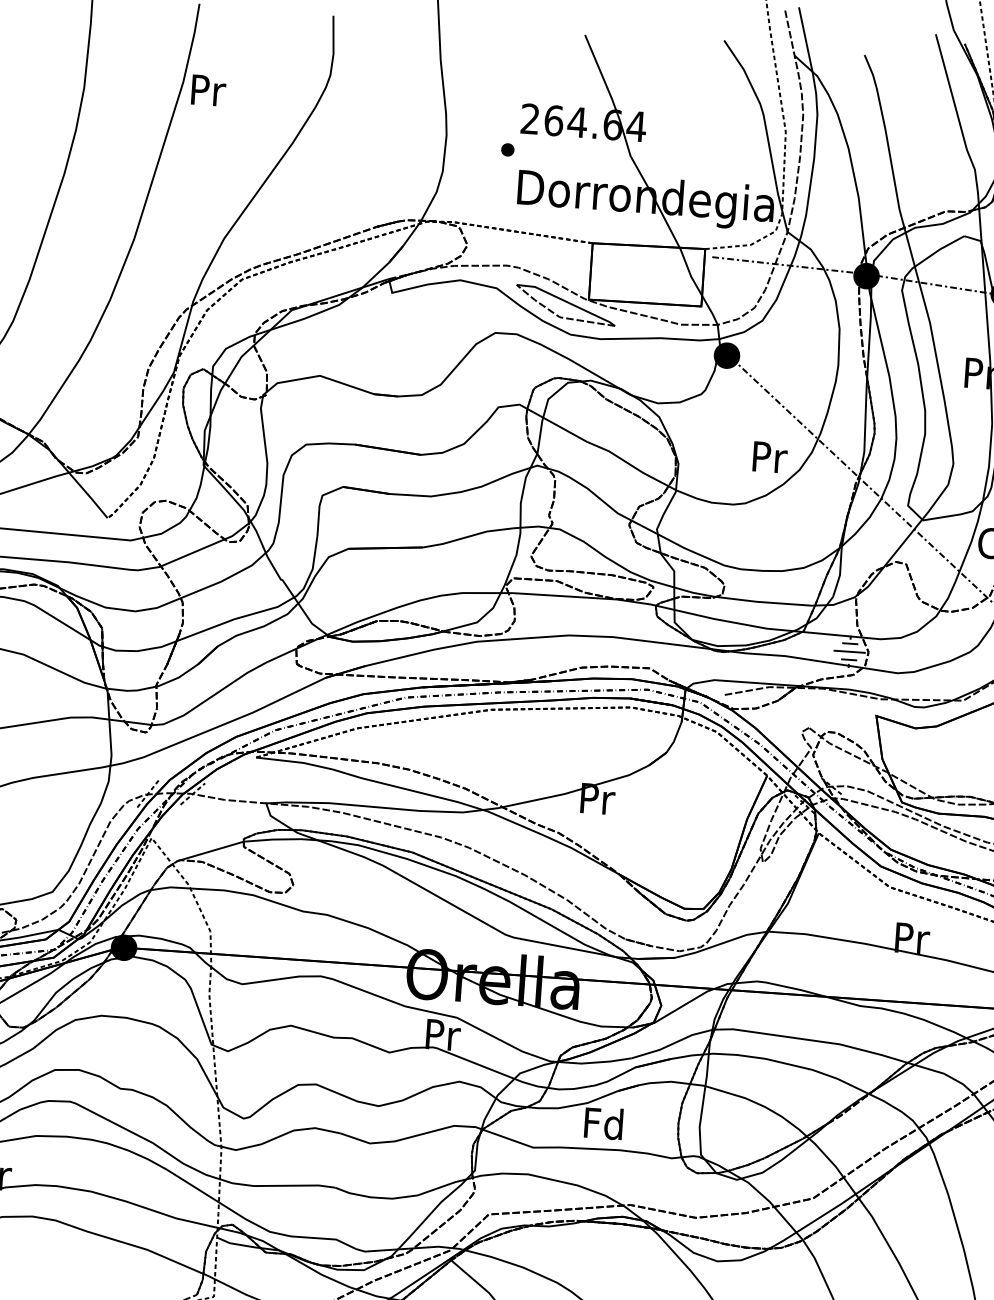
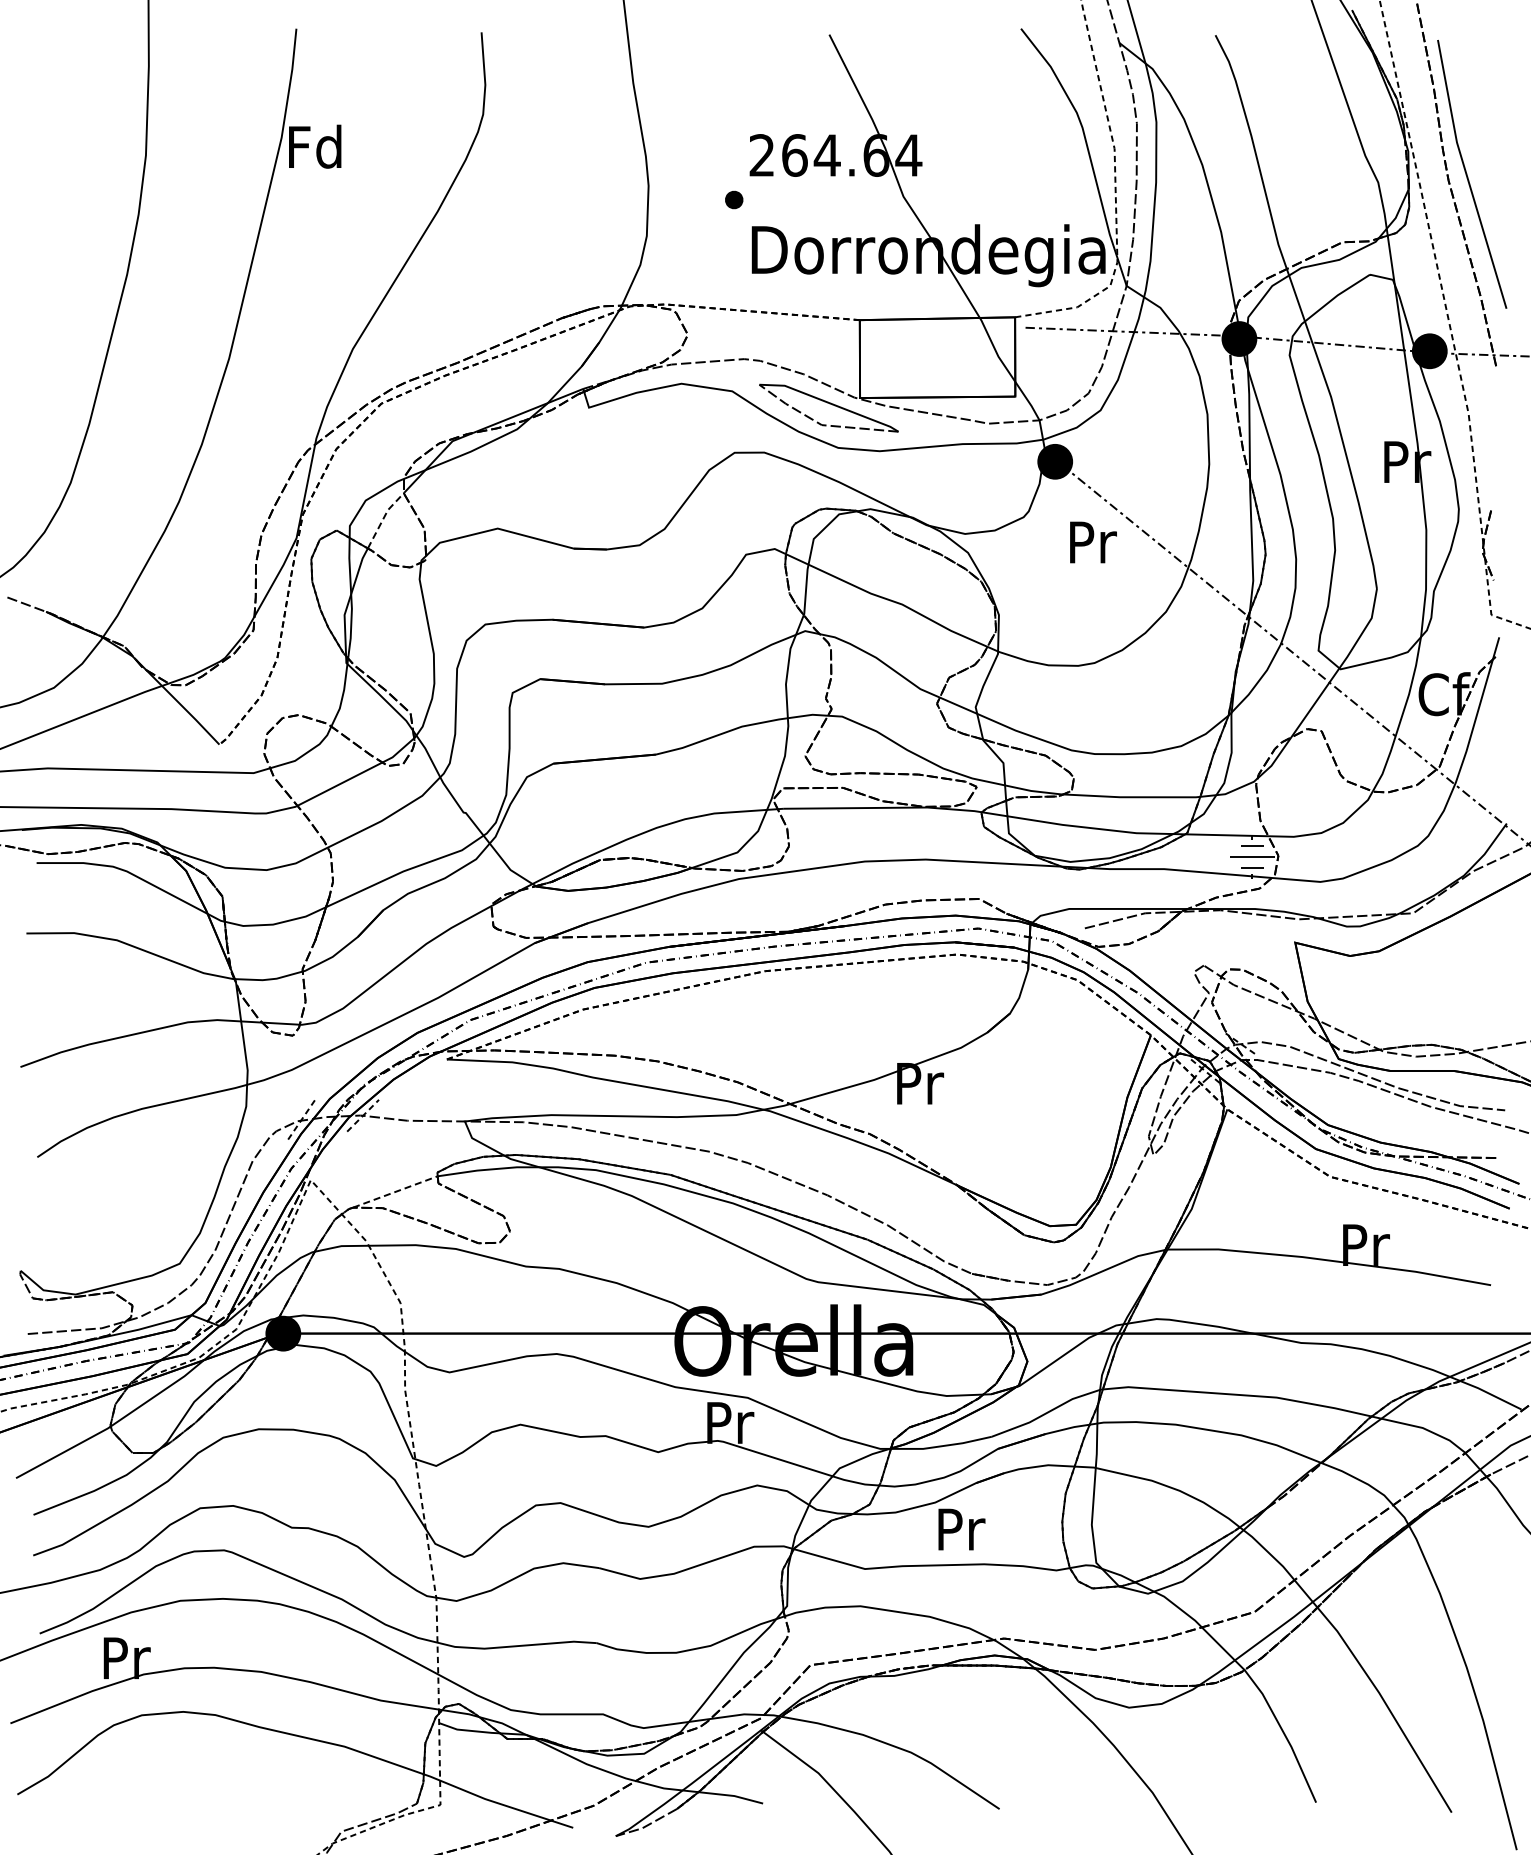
text: (207, 89) -> (315, 146), Pr -> Fd
line: (237, 362) -> (383, 517), solid -> dashed
text: (770, 457) -> (1093, 542), moved
line: (213, 850) -> (396, 1191), solid -> dashed
text: (603, 1123) -> (959, 1529), Fd -> Pr

